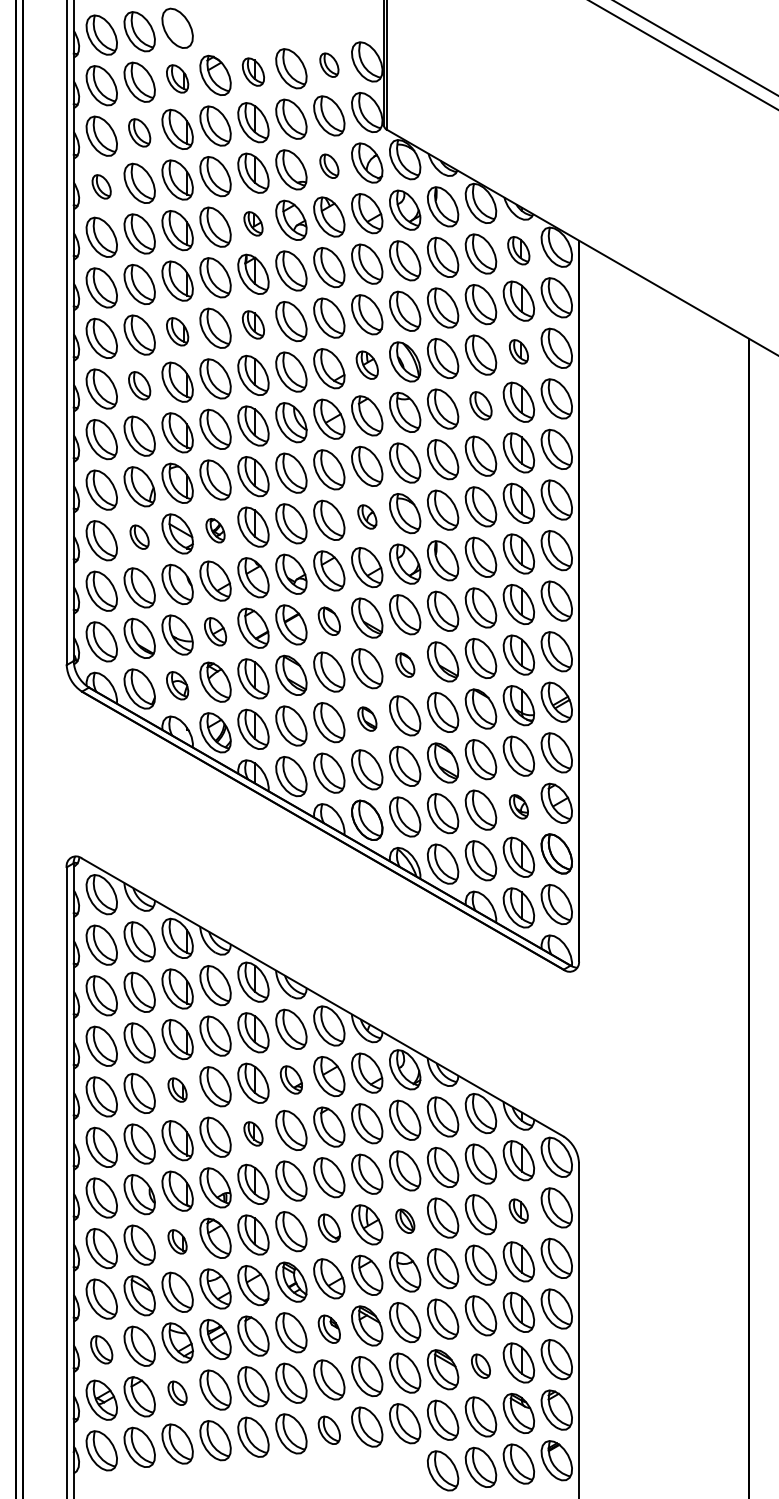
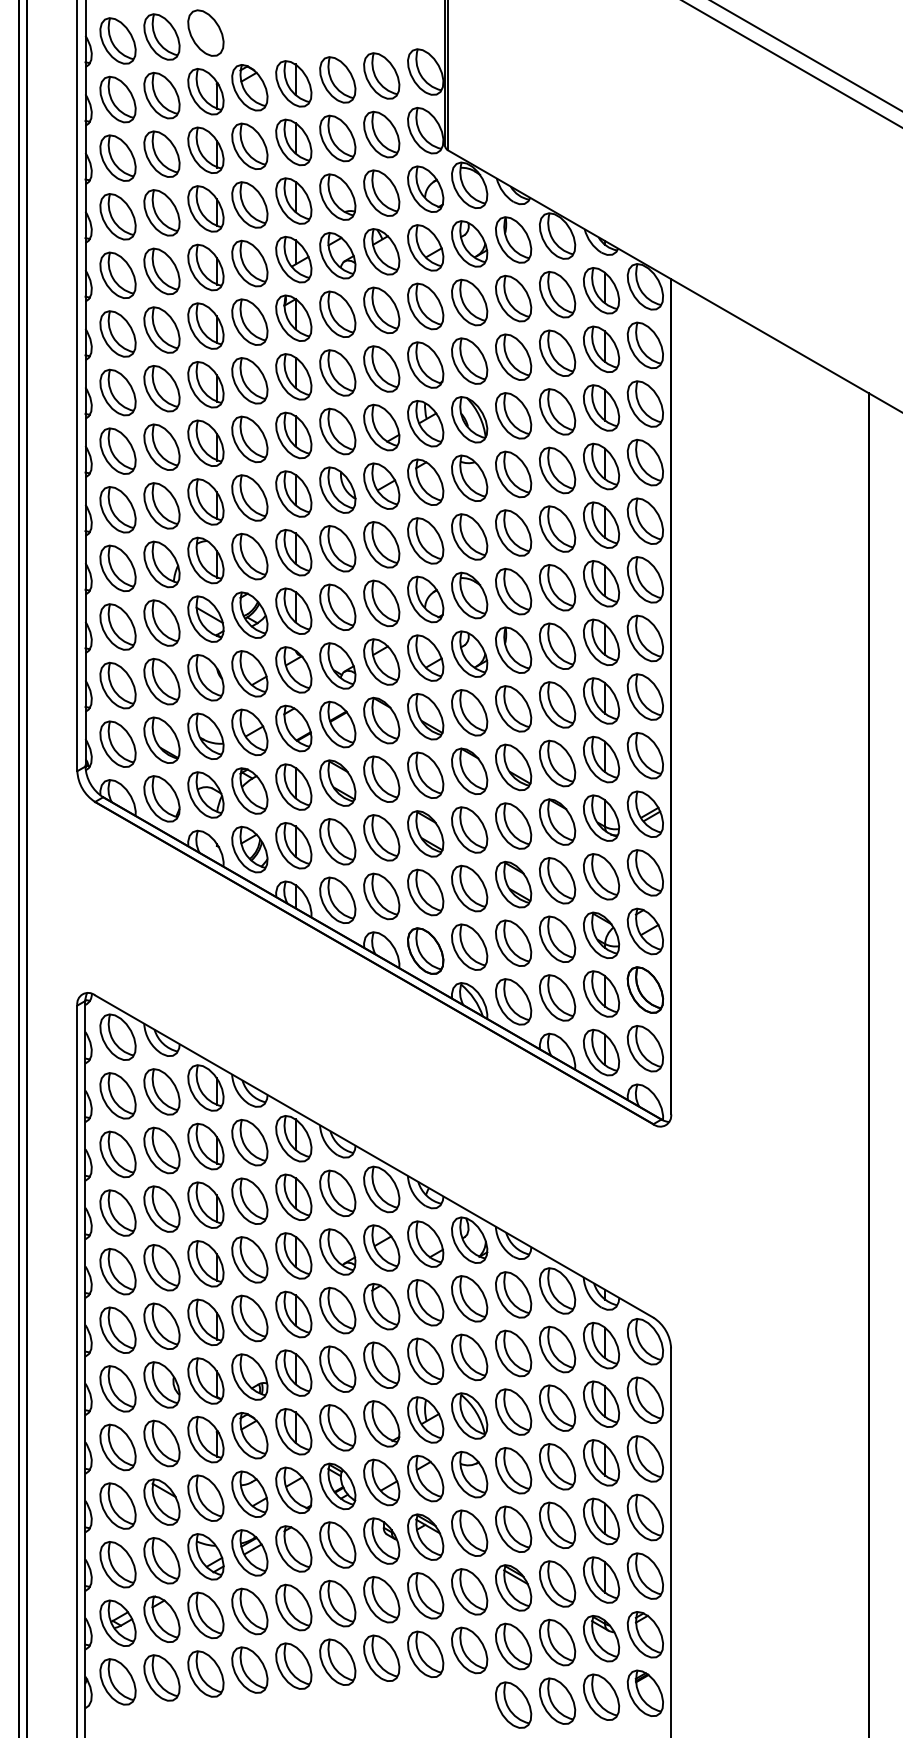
part: (329, 64) -> (381, 75), size x1.67
part: (253, 71) -> (293, 83), size x1.43
part: (177, 78) -> (205, 91), size x1.43
part: (139, 132) -> (161, 153), size x1.43
part: (329, 165) -> (381, 192), size x1.67
part: (101, 186) -> (117, 216), size x1.67
part: (253, 223) -> (293, 259), size x1.67
part: (518, 250) -> (601, 290), size x1.43
part: (253, 324) -> (293, 376), size x1.43
part: (177, 331) -> (205, 384), size x1.43
part: (518, 351) -> (601, 407), size x1.67
part: (367, 364) -> (425, 422), size x1.43
part: (139, 385) -> (161, 447), size x1.43
part: (480, 405) -> (556, 470), size x1.43
part: (367, 516) -> (425, 598), size x1.67
part: (215, 530) -> (249, 615), size x1.67
part: (139, 536) -> (161, 622), size x1.67
part: (329, 620) -> (381, 719), size x1.43
part: (215, 631) -> (249, 732), size x1.43
part: (405, 664) -> (470, 770), size x1.67
part: (177, 685) -> (205, 794), size x1.43
part: (367, 718) -> (425, 833), size x1.67
part: (518, 806) -> (601, 935), size x1.67
part: (291, 1079) -> (337, 1251), size x1.43
part: (177, 1089) -> (205, 1263), size x1.67
part: (253, 1133) -> (293, 1314), size x1.67
part: (518, 1210) -> (601, 1403), size x1.67
part: (405, 1220) -> (470, 1414), size x1.67
part: (329, 1227) -> (381, 1423), size x1.43
part: (177, 1241) -> (205, 1439), size x1.67
part: (329, 1328) -> (381, 1540), size x1.43
part: (101, 1349) -> (117, 1564), size x1.43
part: (480, 1365) -> (556, 1583), size x1.67
part: (177, 1392) -> (205, 1614), size x1.67
part: (329, 1429) -> (381, 1657), size x1.43

